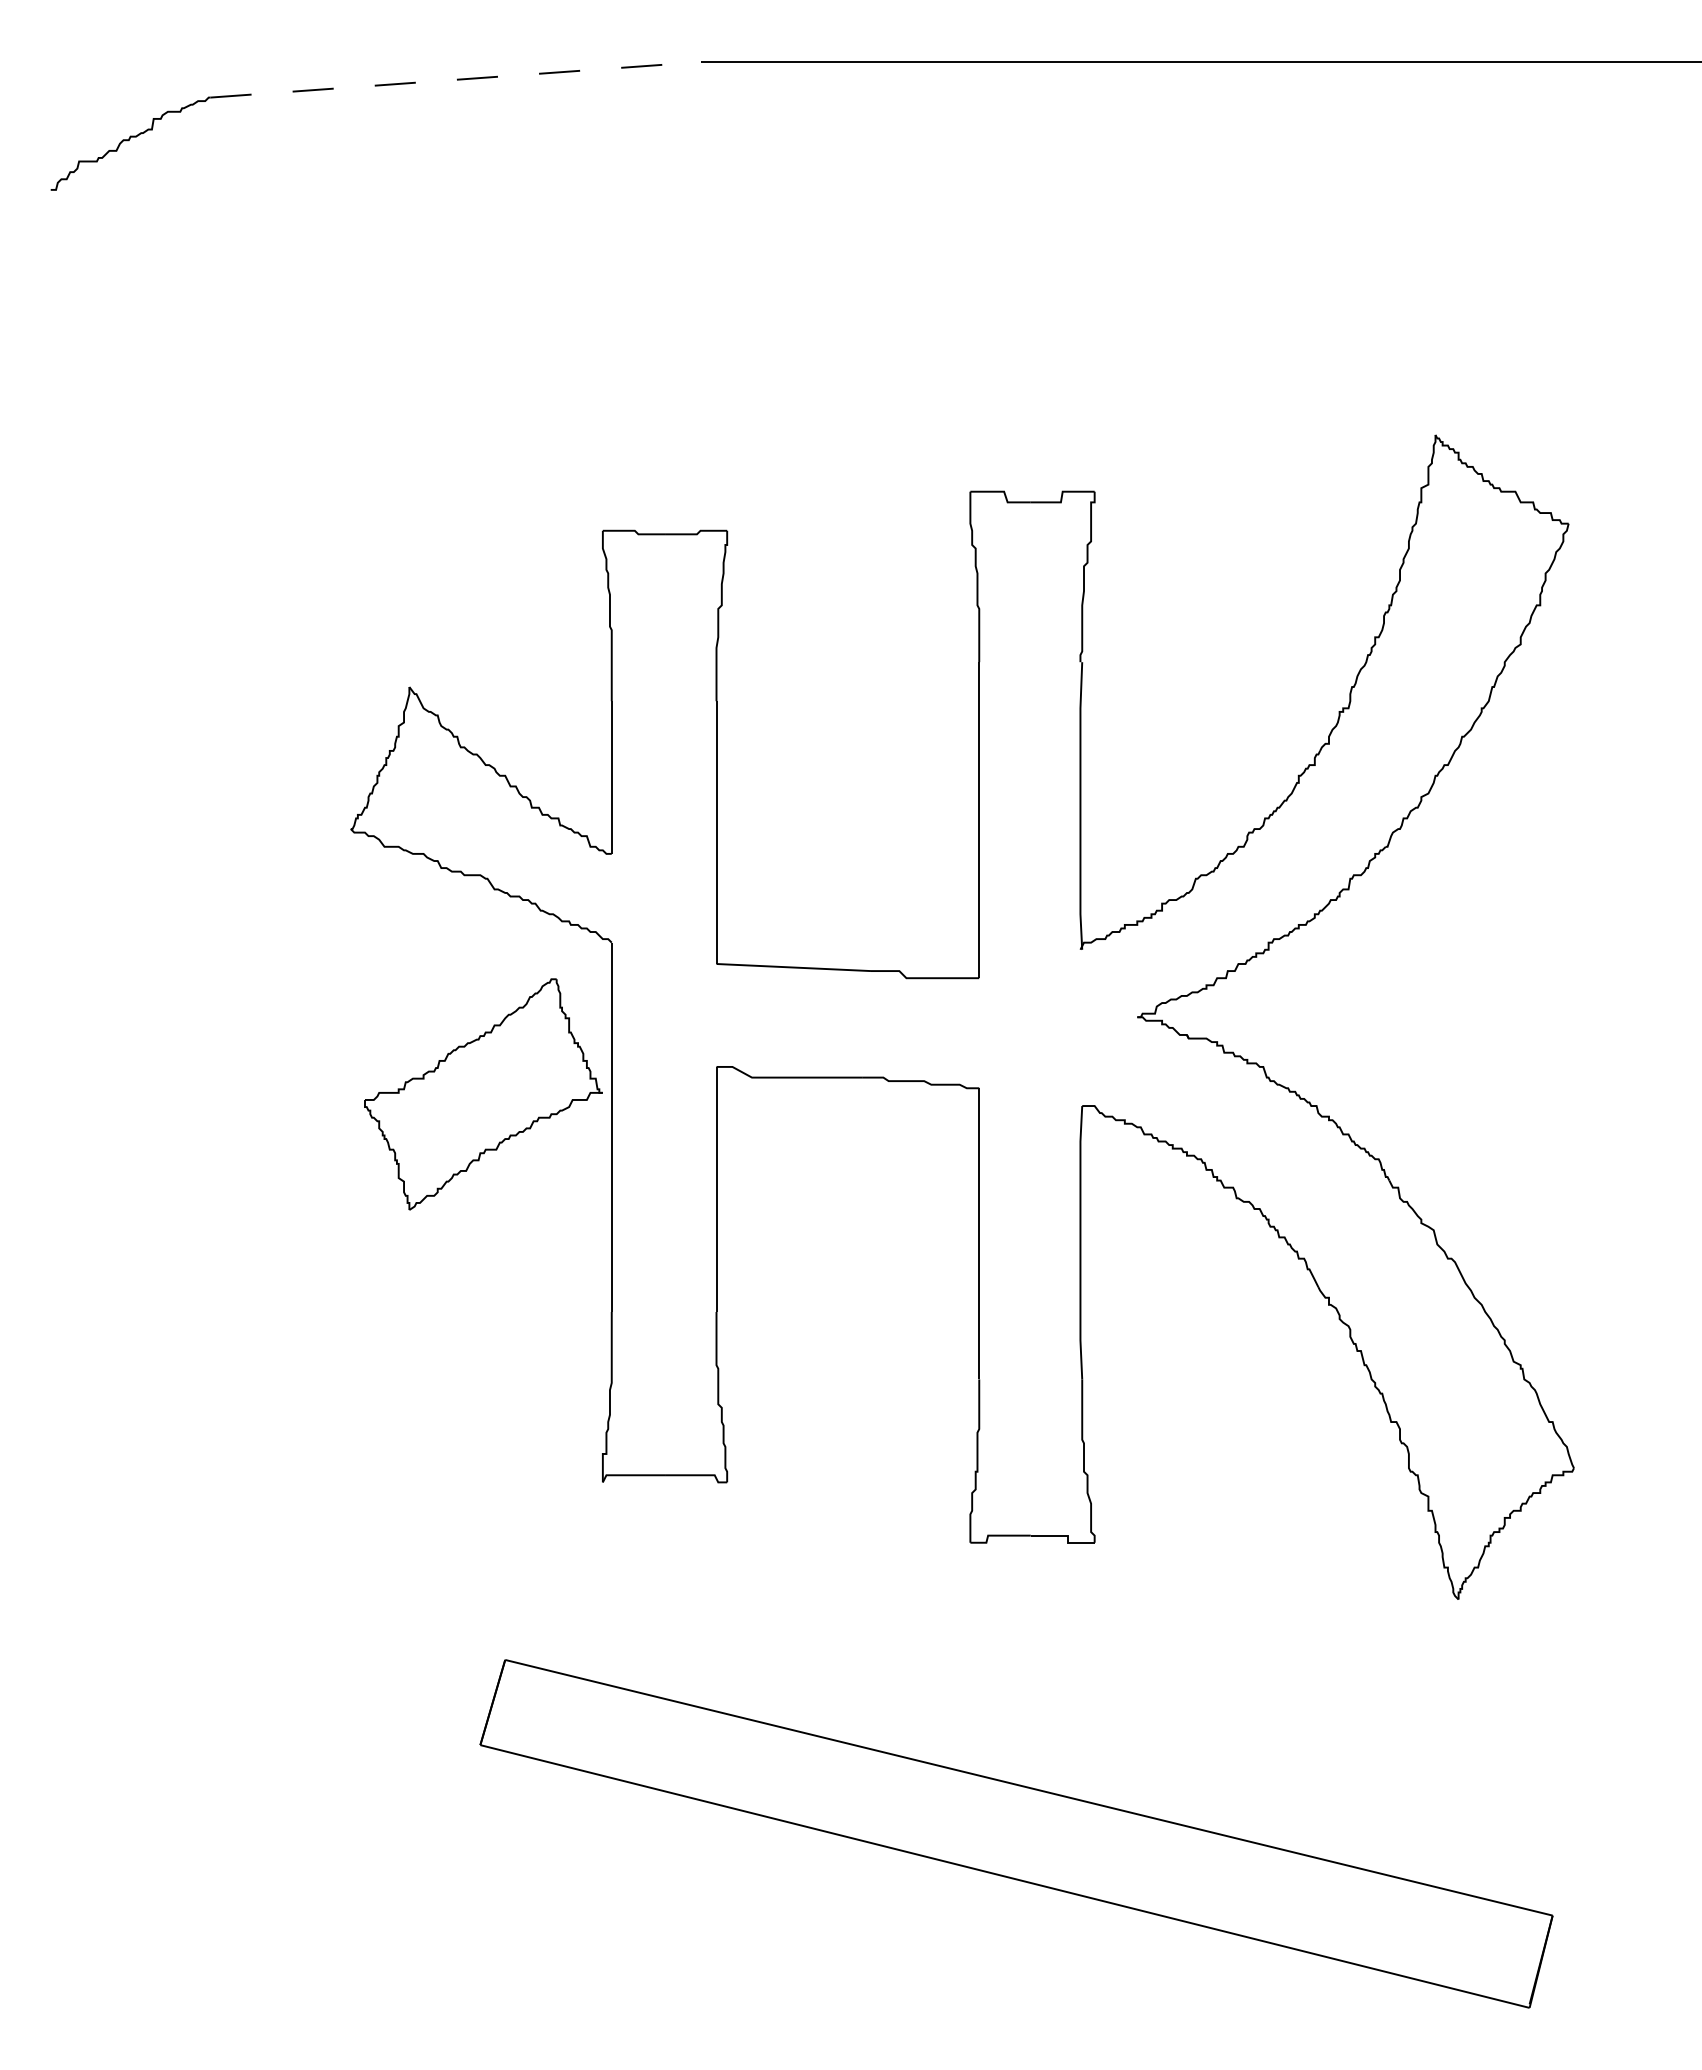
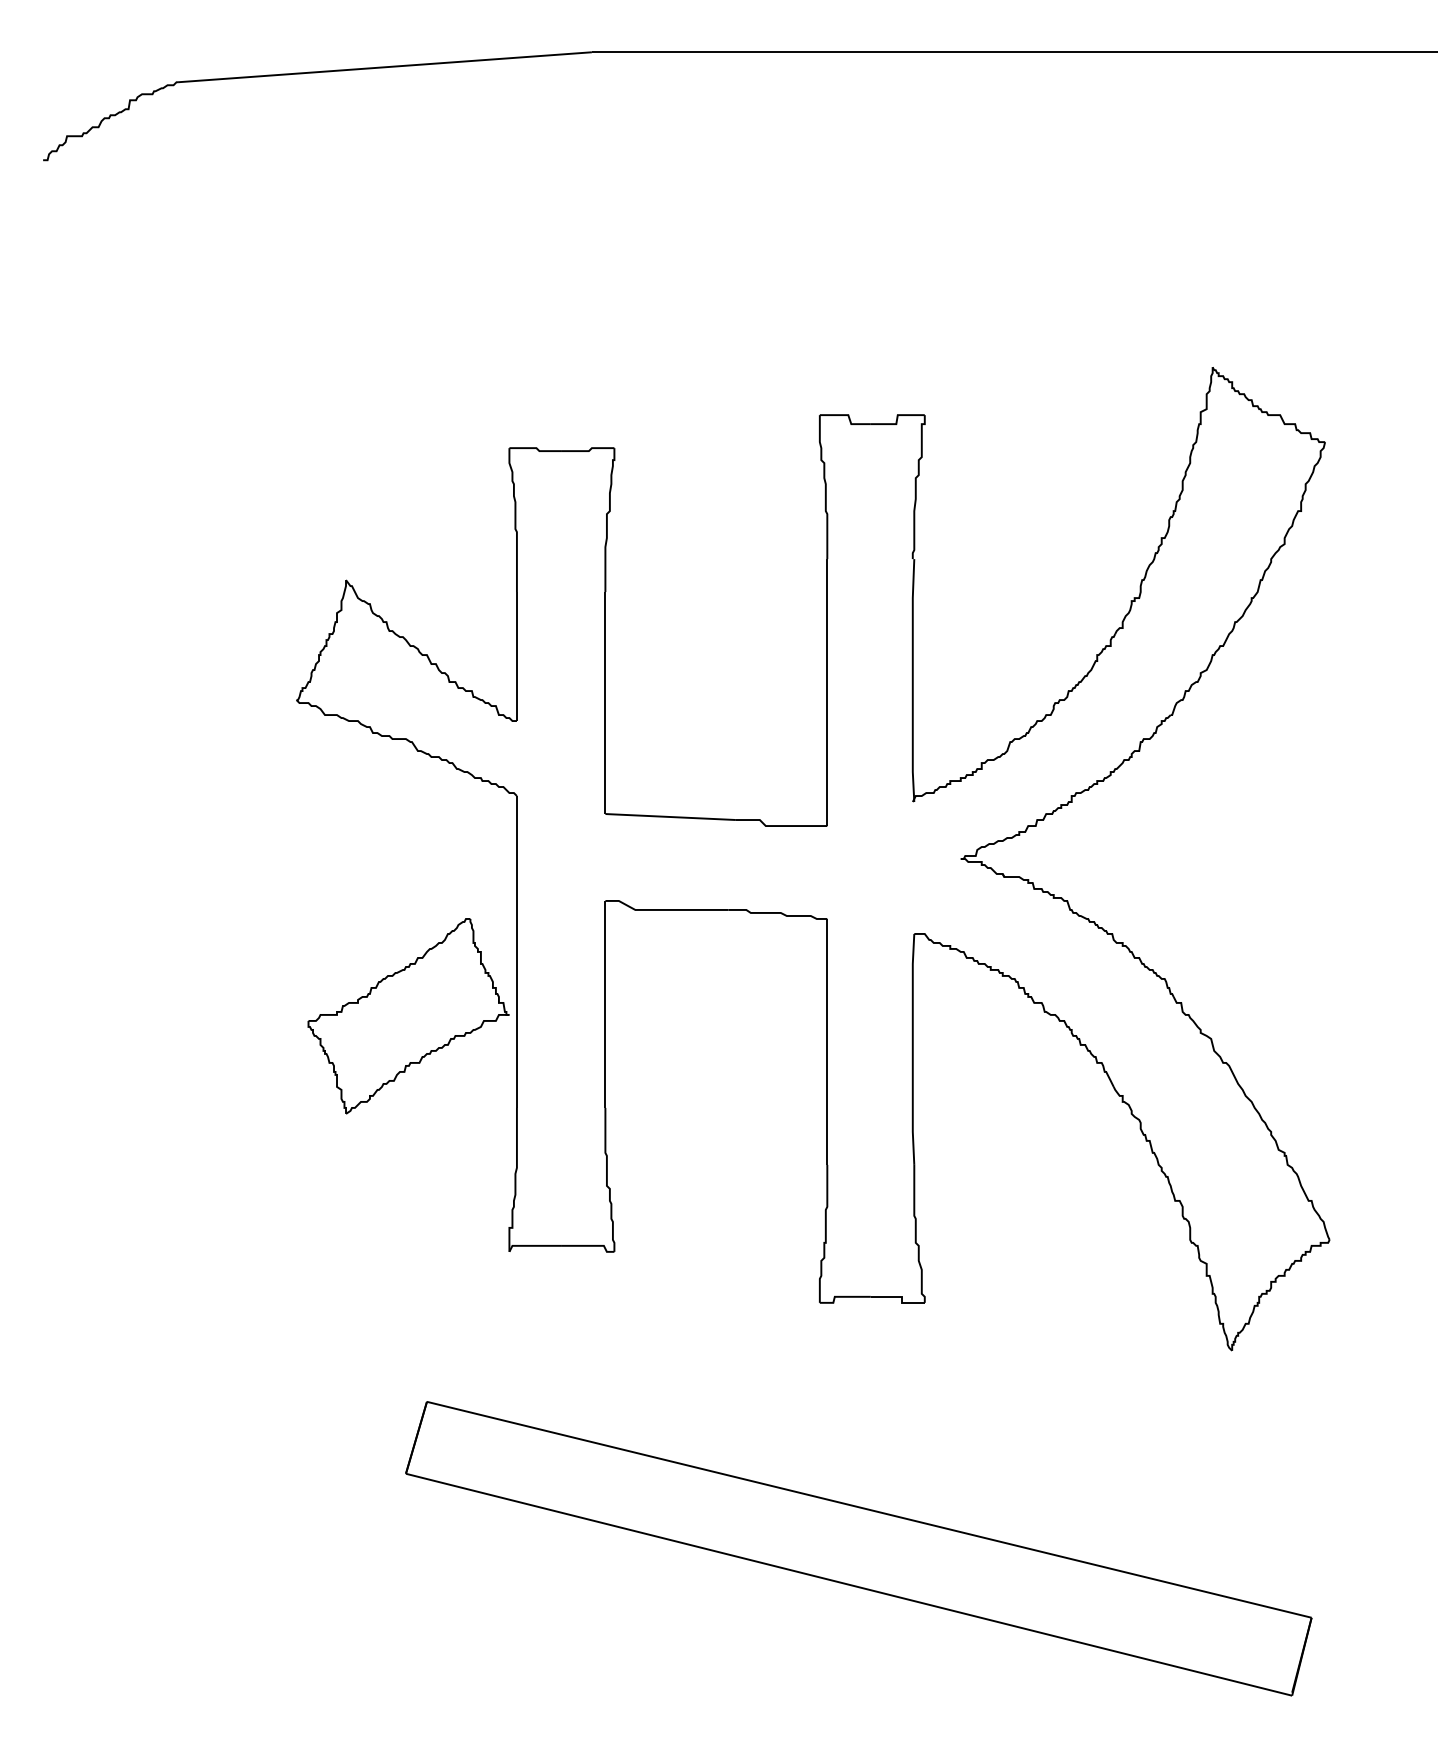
line: (455, 79) -> (384, 66), dashed -> solid
part: (483, 1094) -> (408, 1016), moved

